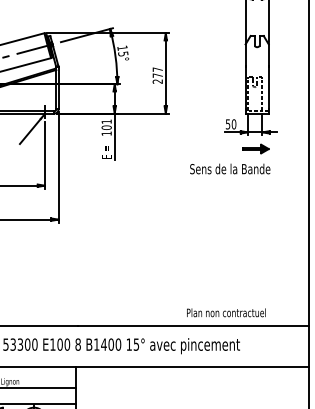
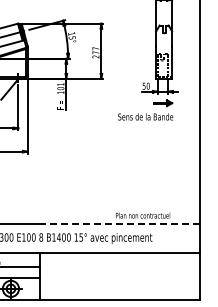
line: (192, 325) -> (119, 224), solid -> dashed

